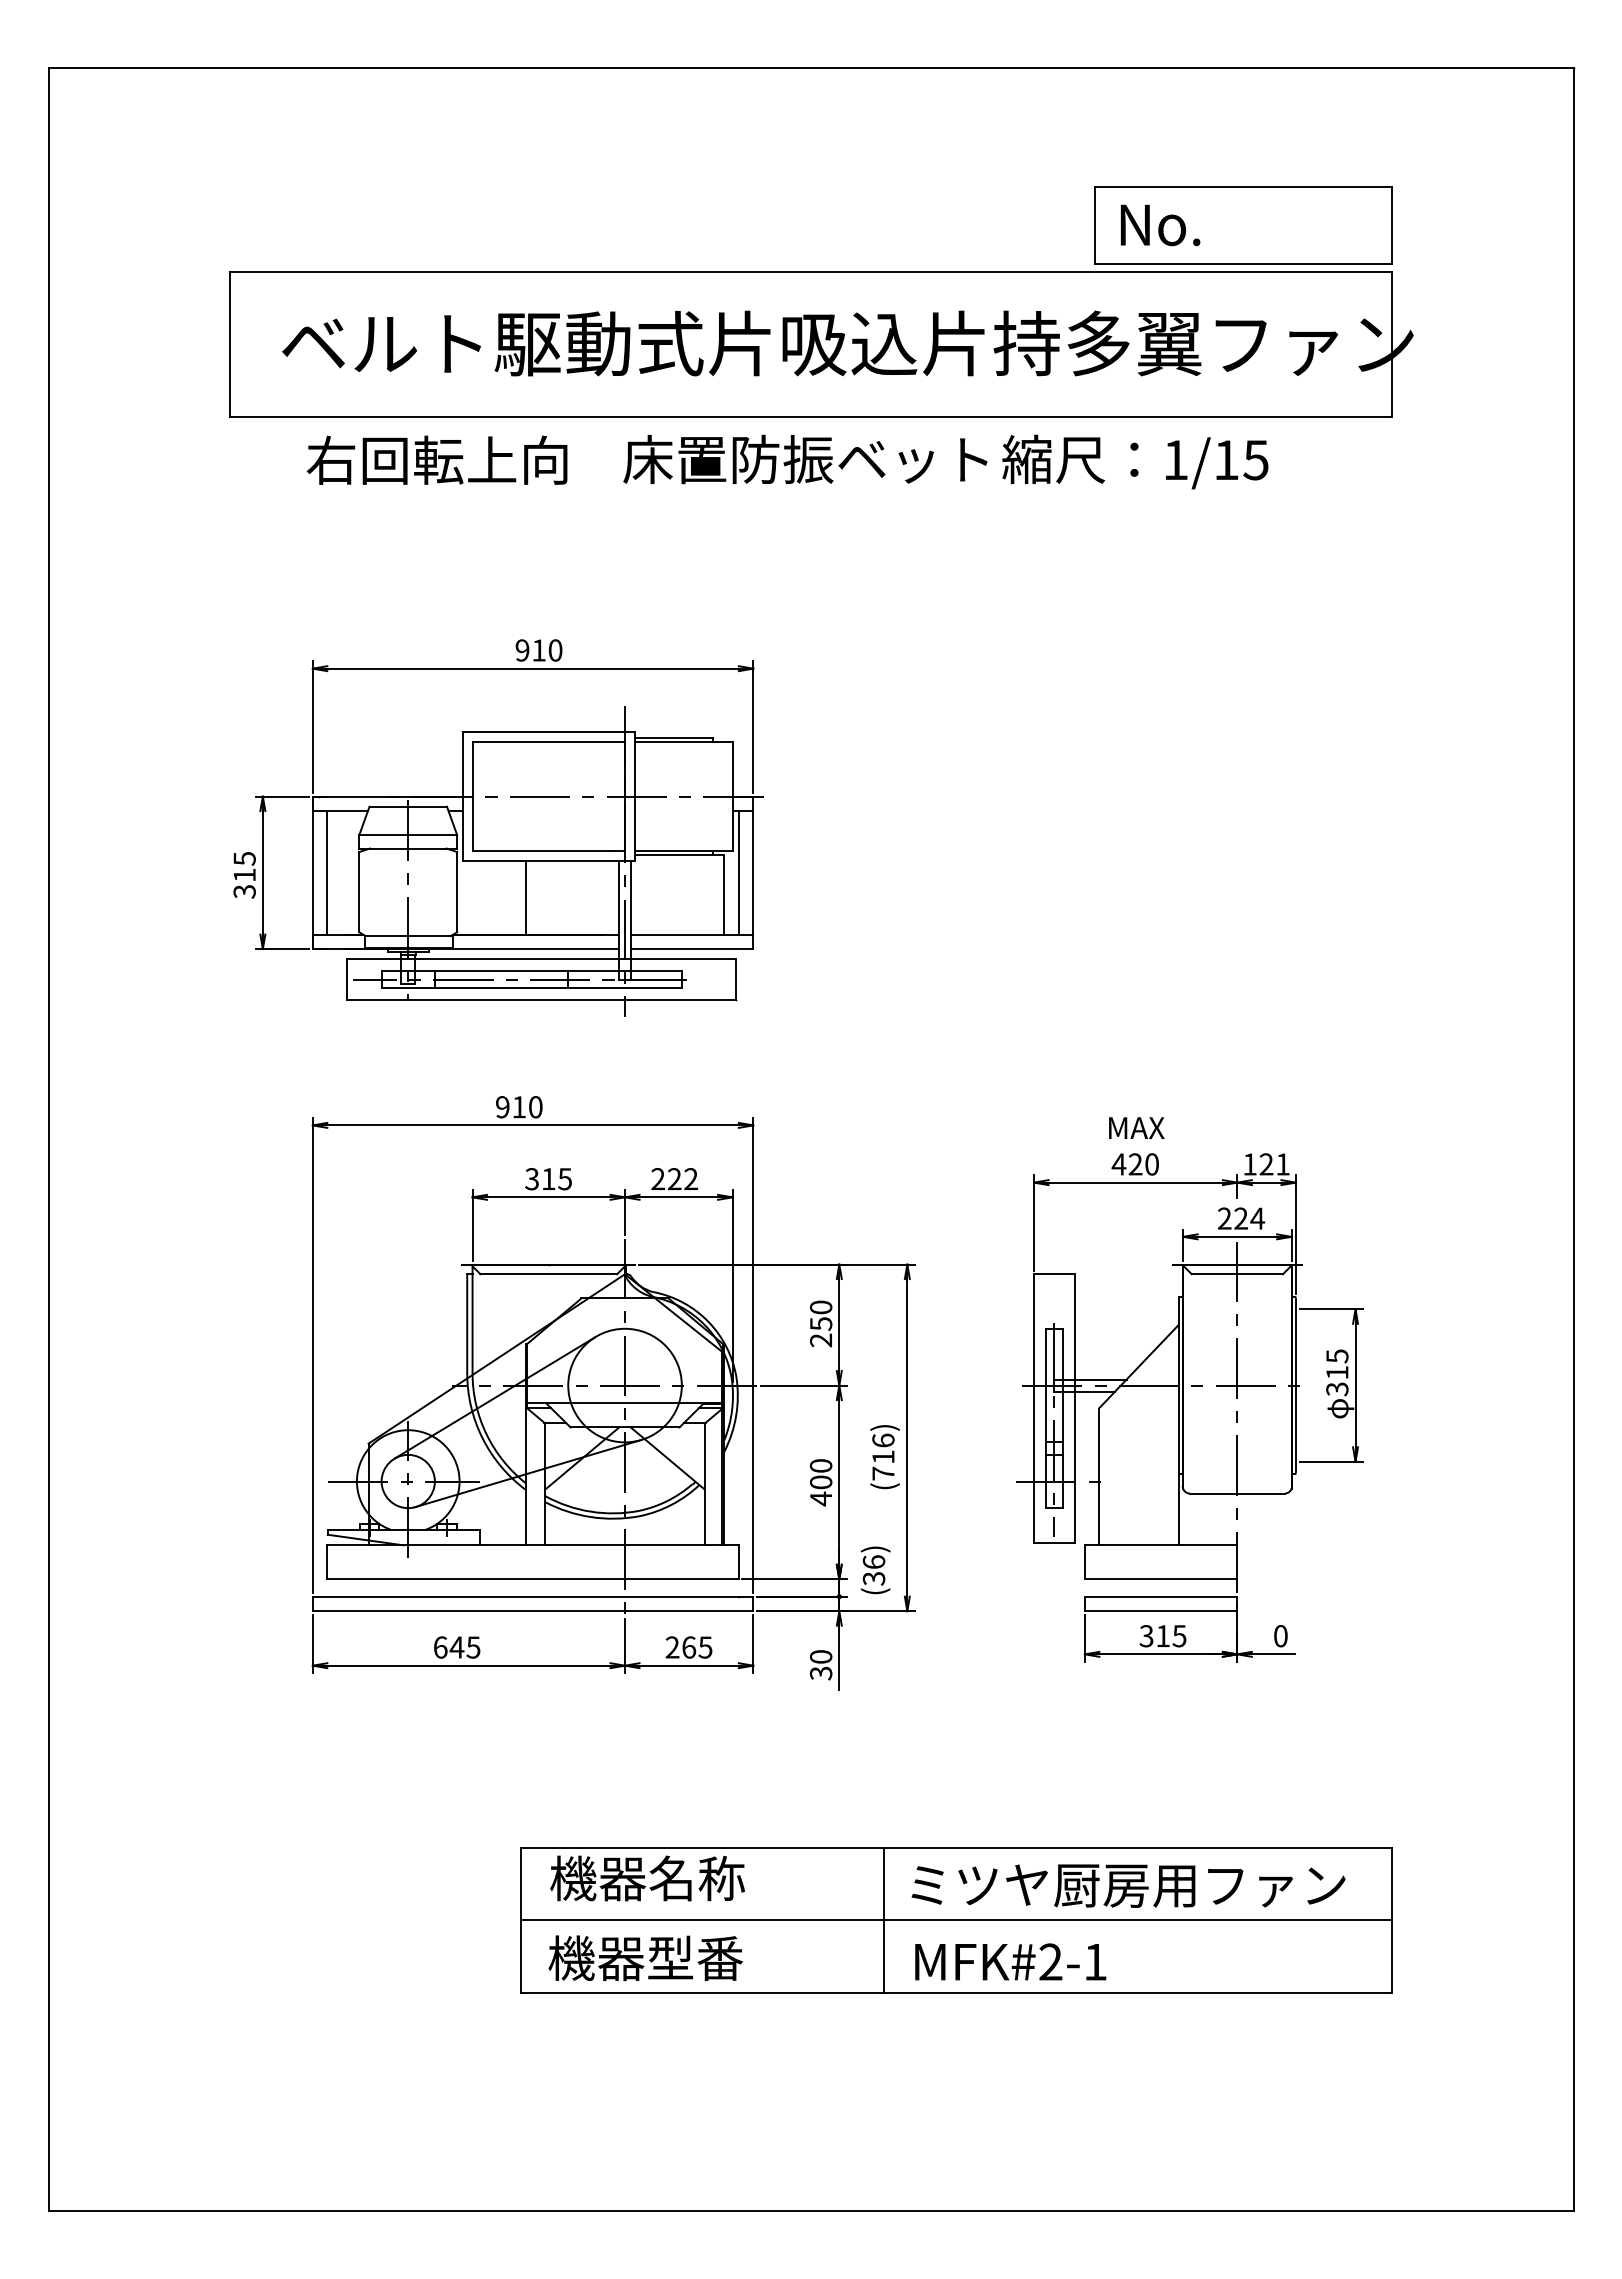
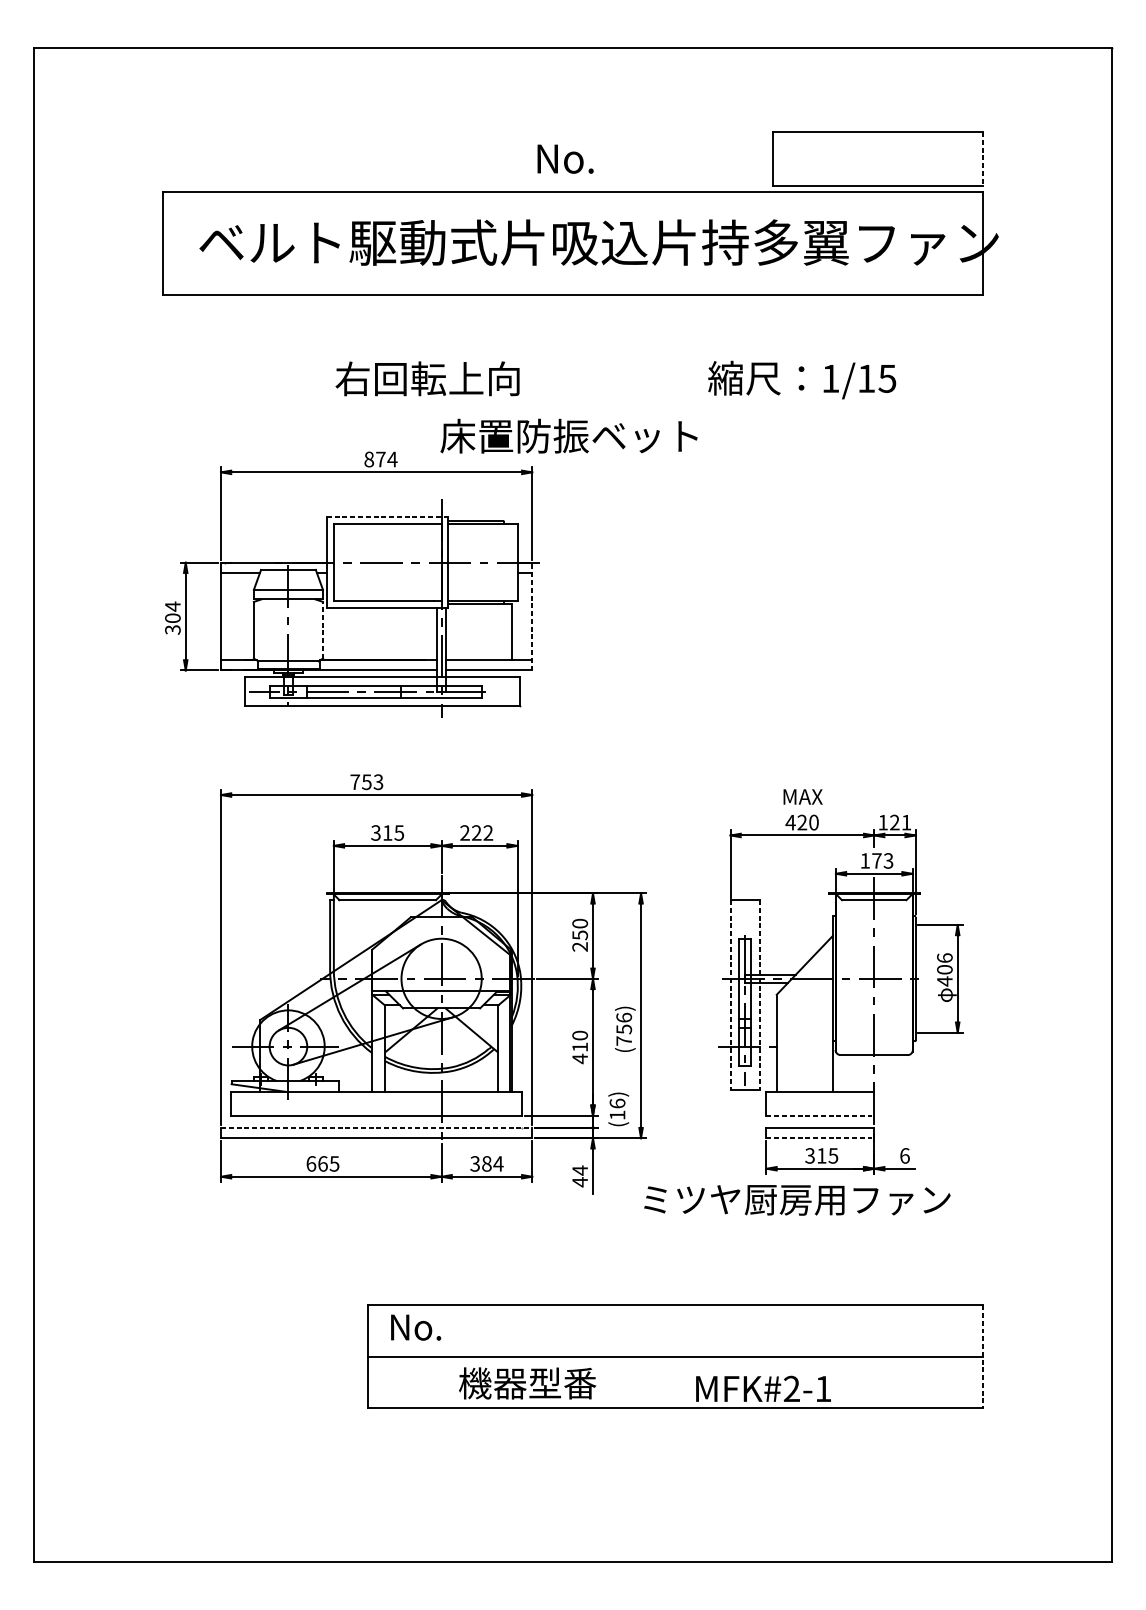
text: (1160, 225) -> (565, 159), moved
line: (1391, 225) -> (983, 159), solid -> dashed
text: (436, 459) -> (427, 378), moved
text: (805, 459) -> (569, 436), moved
text: (1135, 461) -> (802, 379), moved
text: (538, 650) -> (380, 459), 910 -> 874
line: (548, 732) -> (387, 517), solid -> dashed
text: (244, 866) -> (172, 612), 315 -> 304
line: (327, 872) -> (231, 616), removed
line: (738, 872) -> (521, 616), removed
line: (753, 872) -> (532, 616), solid -> dashed
line: (457, 891) -> (323, 629), solid -> dashed
line: (525, 897) -> (371, 634), removed
text: (519, 1107) -> (367, 782), 910 -> 753
text: (1241, 1218) -> (877, 860), 224 -> 173
text: (1337, 1372) -> (944, 969), 315 -> 406
line: (1034, 1409) -> (730, 995), solid -> dashed
line: (1075, 1409) -> (759, 995), solid -> dashed
text: (883, 1457) -> (624, 1029), (716) -> (756)
text: (821, 1482) -> (580, 1047), 400 -> 410
text: (873, 1578) -> (617, 1115), (36) -> (16)
line: (1161, 1579) -> (820, 1115), solid -> dashed
line: (533, 1596) -> (376, 1127), solid -> dashed
line: (1161, 1611) -> (820, 1138), solid -> dashed
text: (1280, 1636) -> (904, 1156), 0 -> 6
text: (456, 1647) -> (322, 1163), 645 -> 665
text: (688, 1647) -> (486, 1163), 265 -> 384
text: (821, 1664) -> (580, 1175), 30 -> 44
text: (647, 1878) -> (457, 1327), 機器名称 -> No.
text: (1128, 1885) -> (797, 1199), moved
line: (883, 1919) -> (624, 1356), removed
line: (1391, 1920) -> (983, 1356), solid -> dashed
text: (645, 1957) -> (527, 1382), moved
text: (1010, 1961) -> (763, 1388), moved

